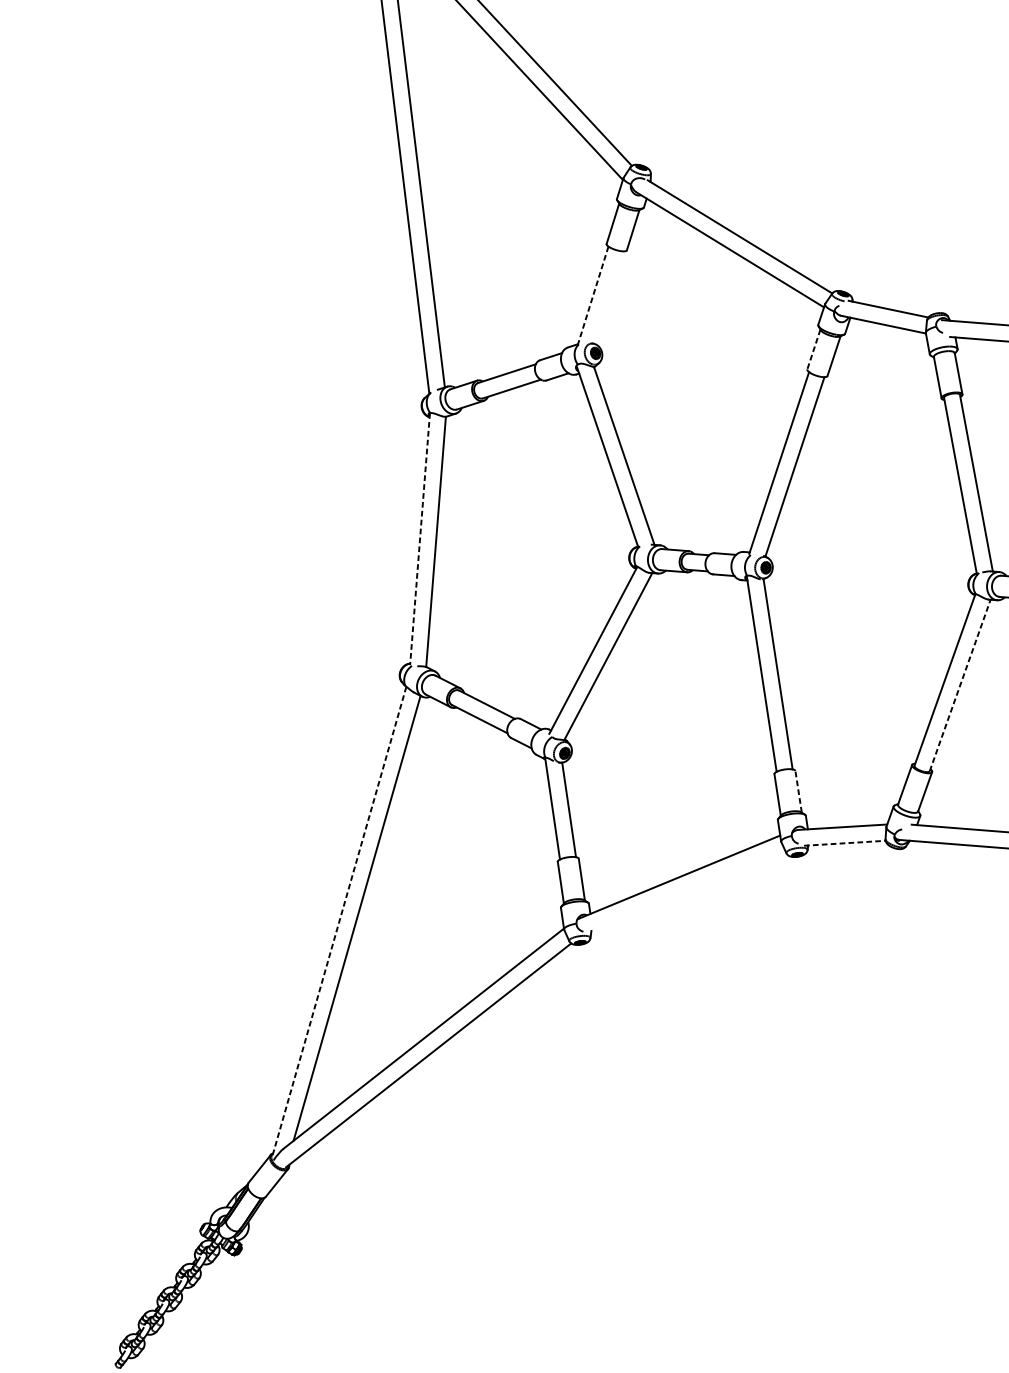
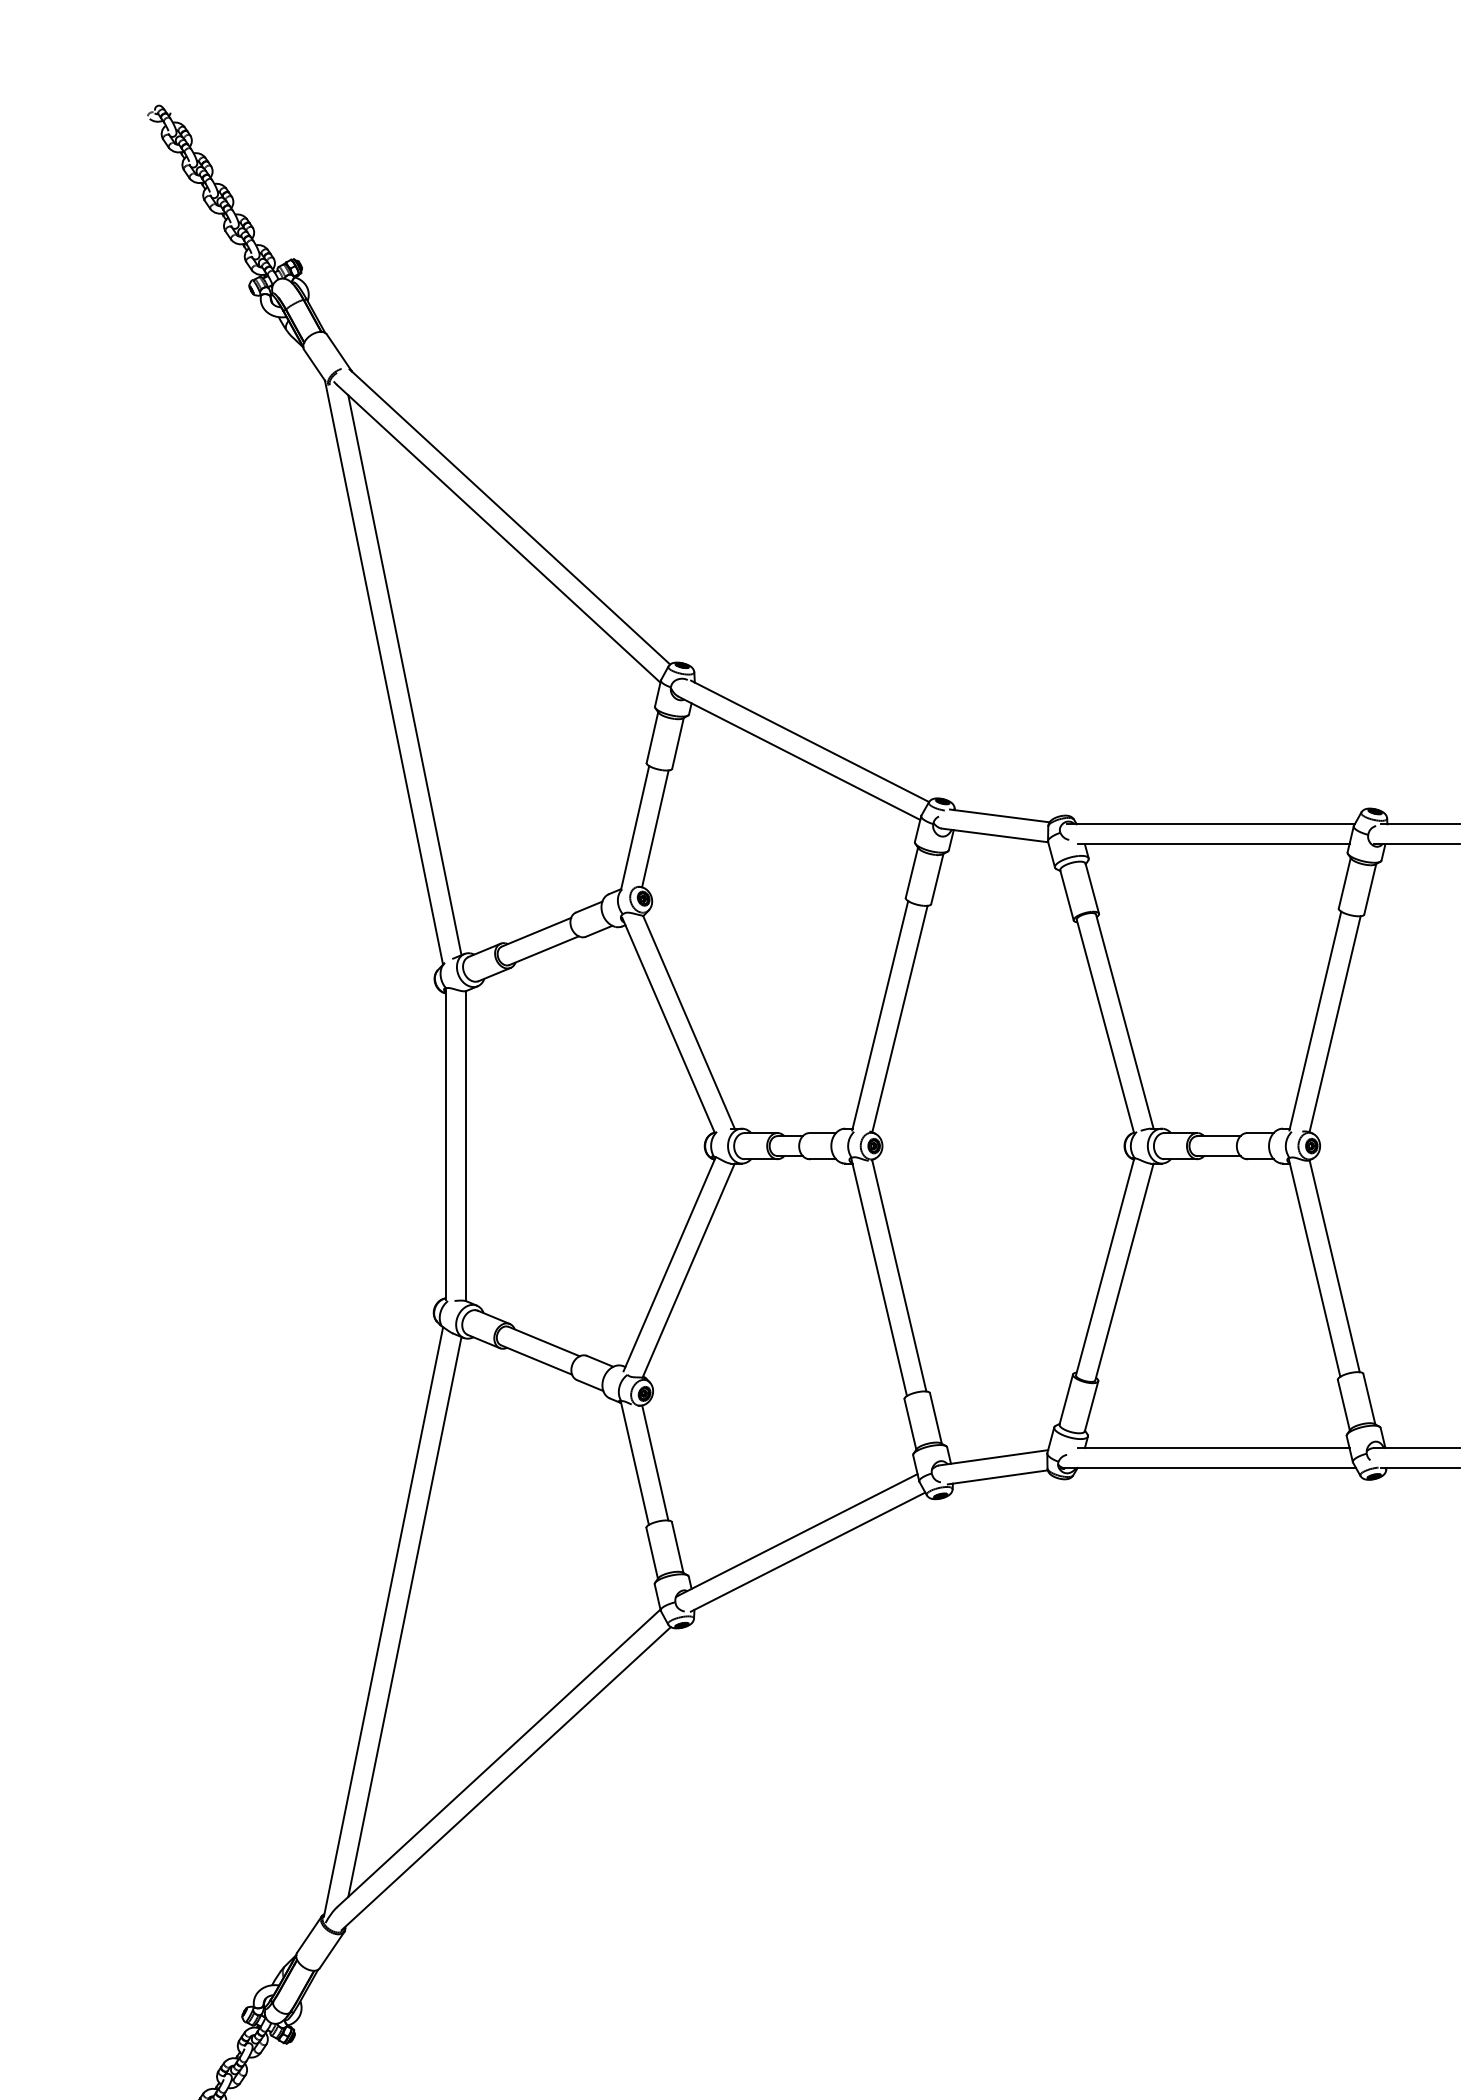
line: (593, 296) -> (635, 828), dashed -> solid
line: (609, 297) -> (655, 828), added
line: (813, 349) -> (911, 872), dashed -> solid
line: (419, 539) -> (445, 1144), dashed -> solid
line: (960, 685) -> (1124, 1271), dashed -> solid
line: (798, 791) -> (935, 1418), dashed -> solid
line: (845, 843) -> (998, 1477), dashed -> solid
line: (686, 891) -> (807, 1551), added
line: (339, 921) -> (383, 1622), dashed -> solid

